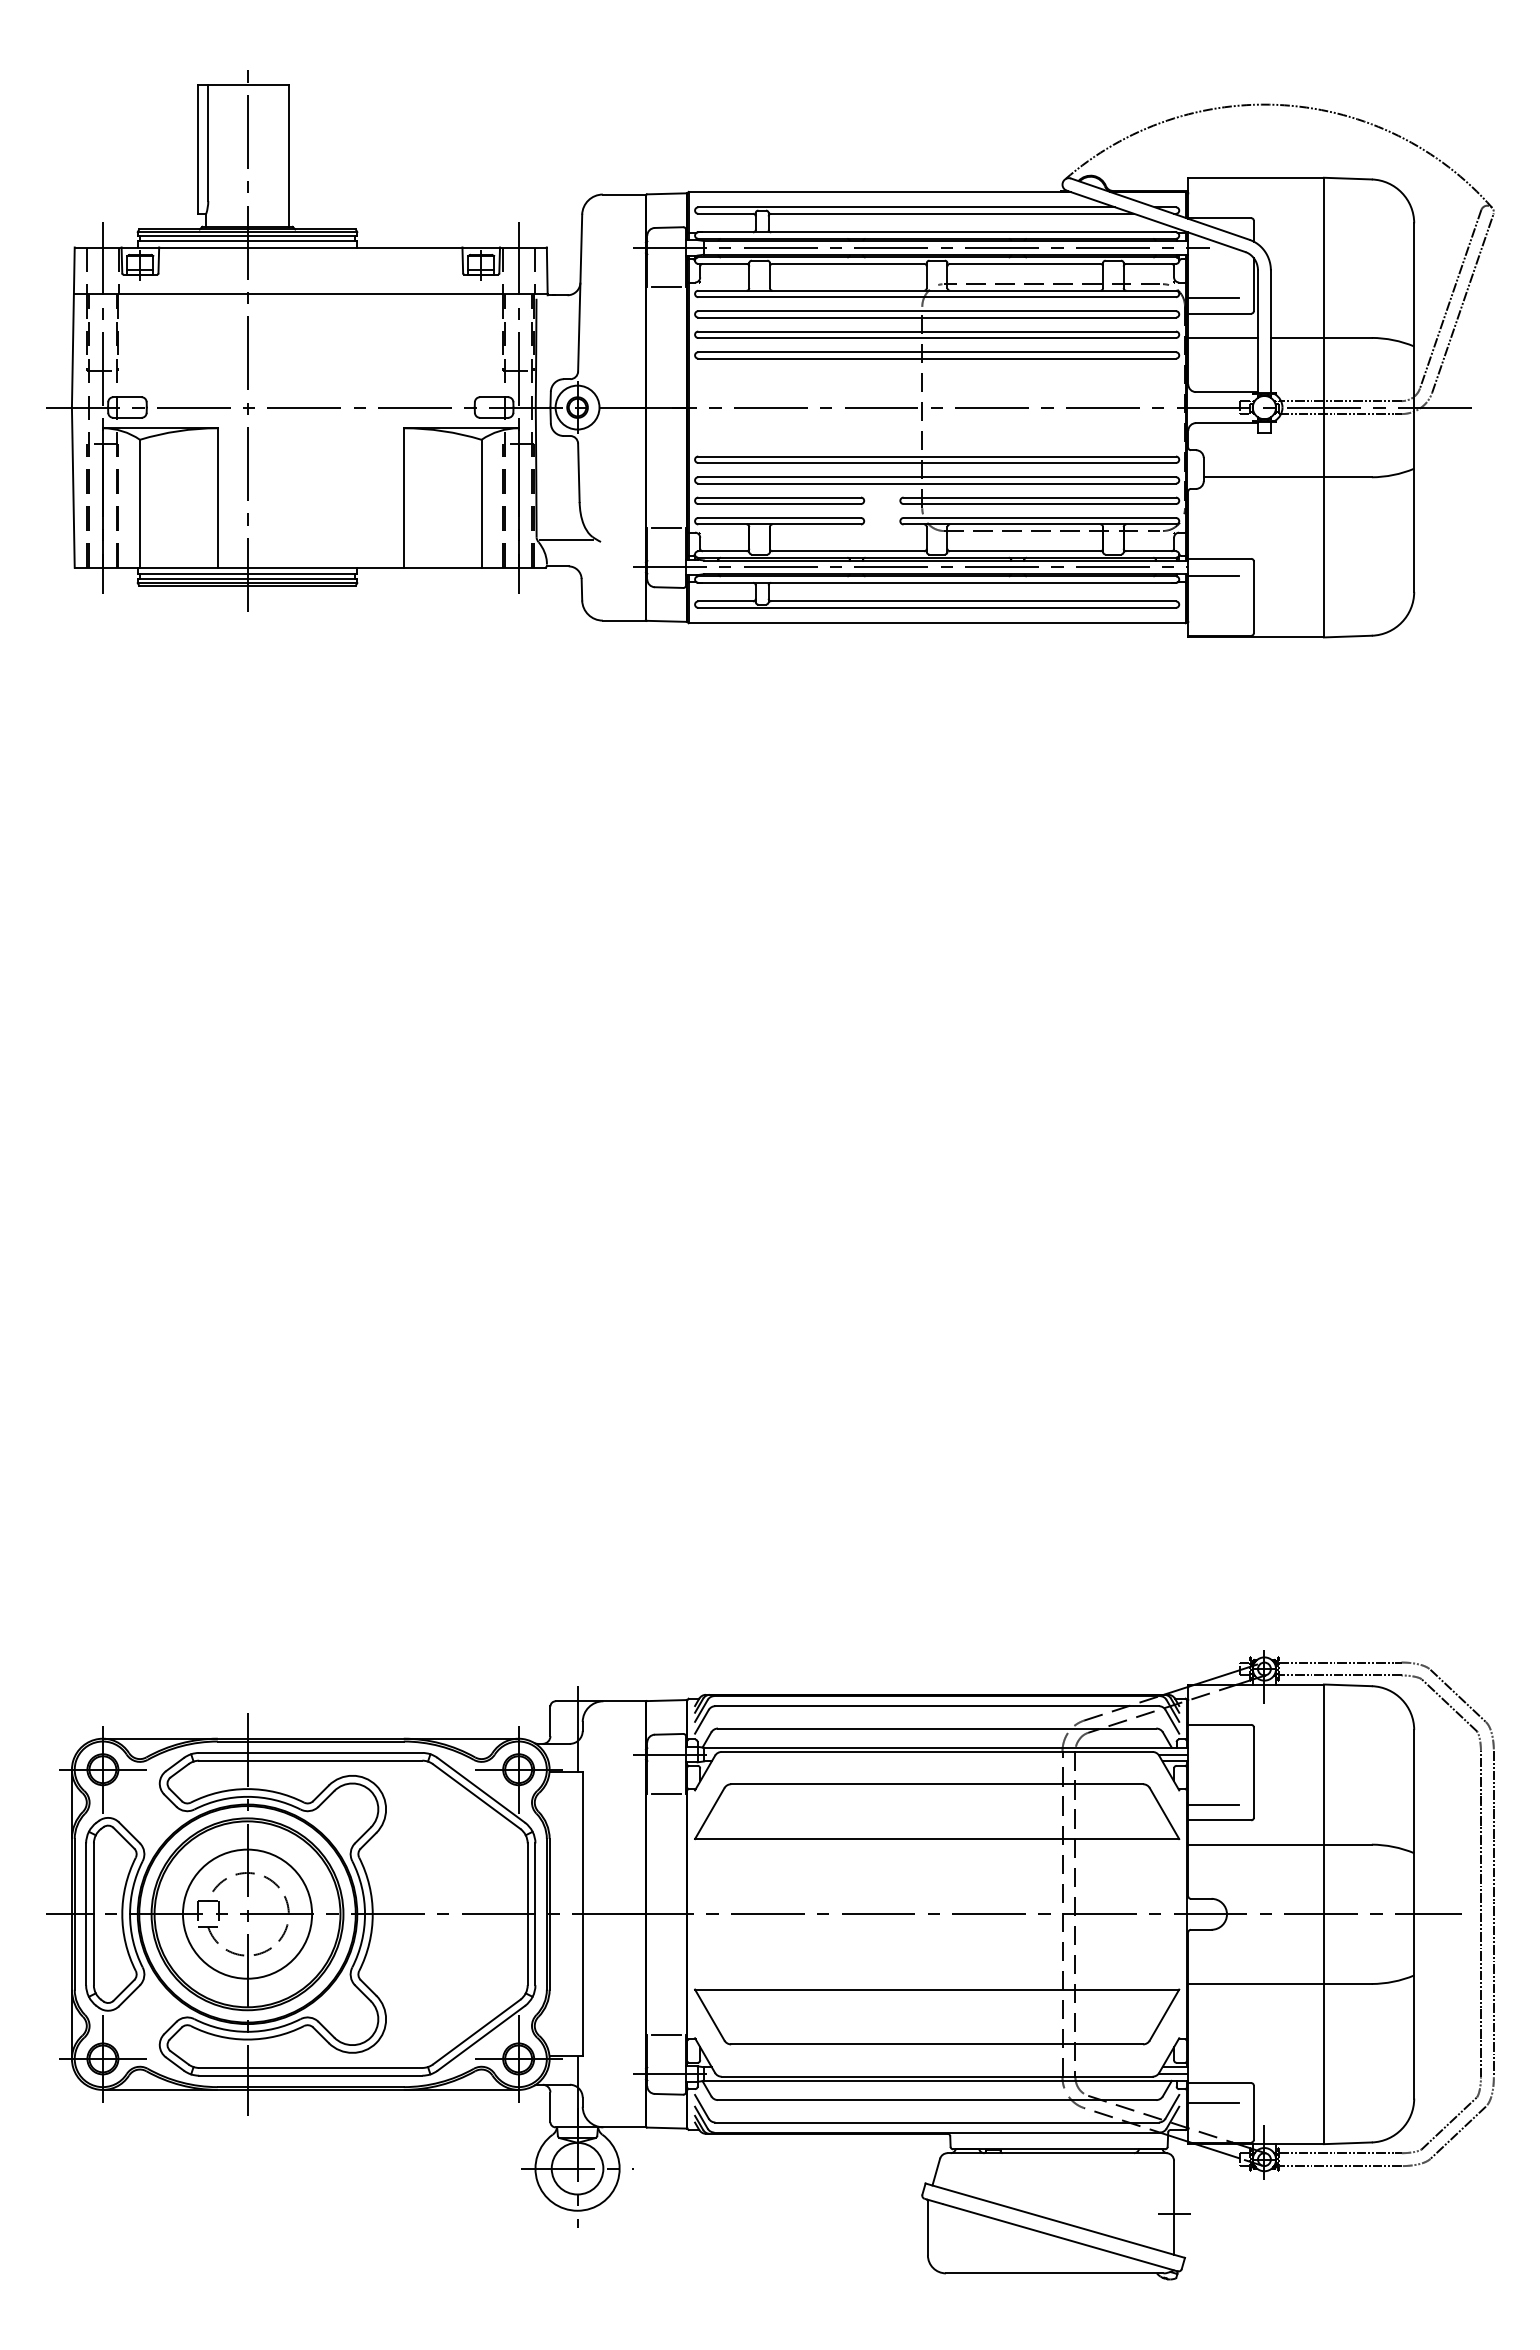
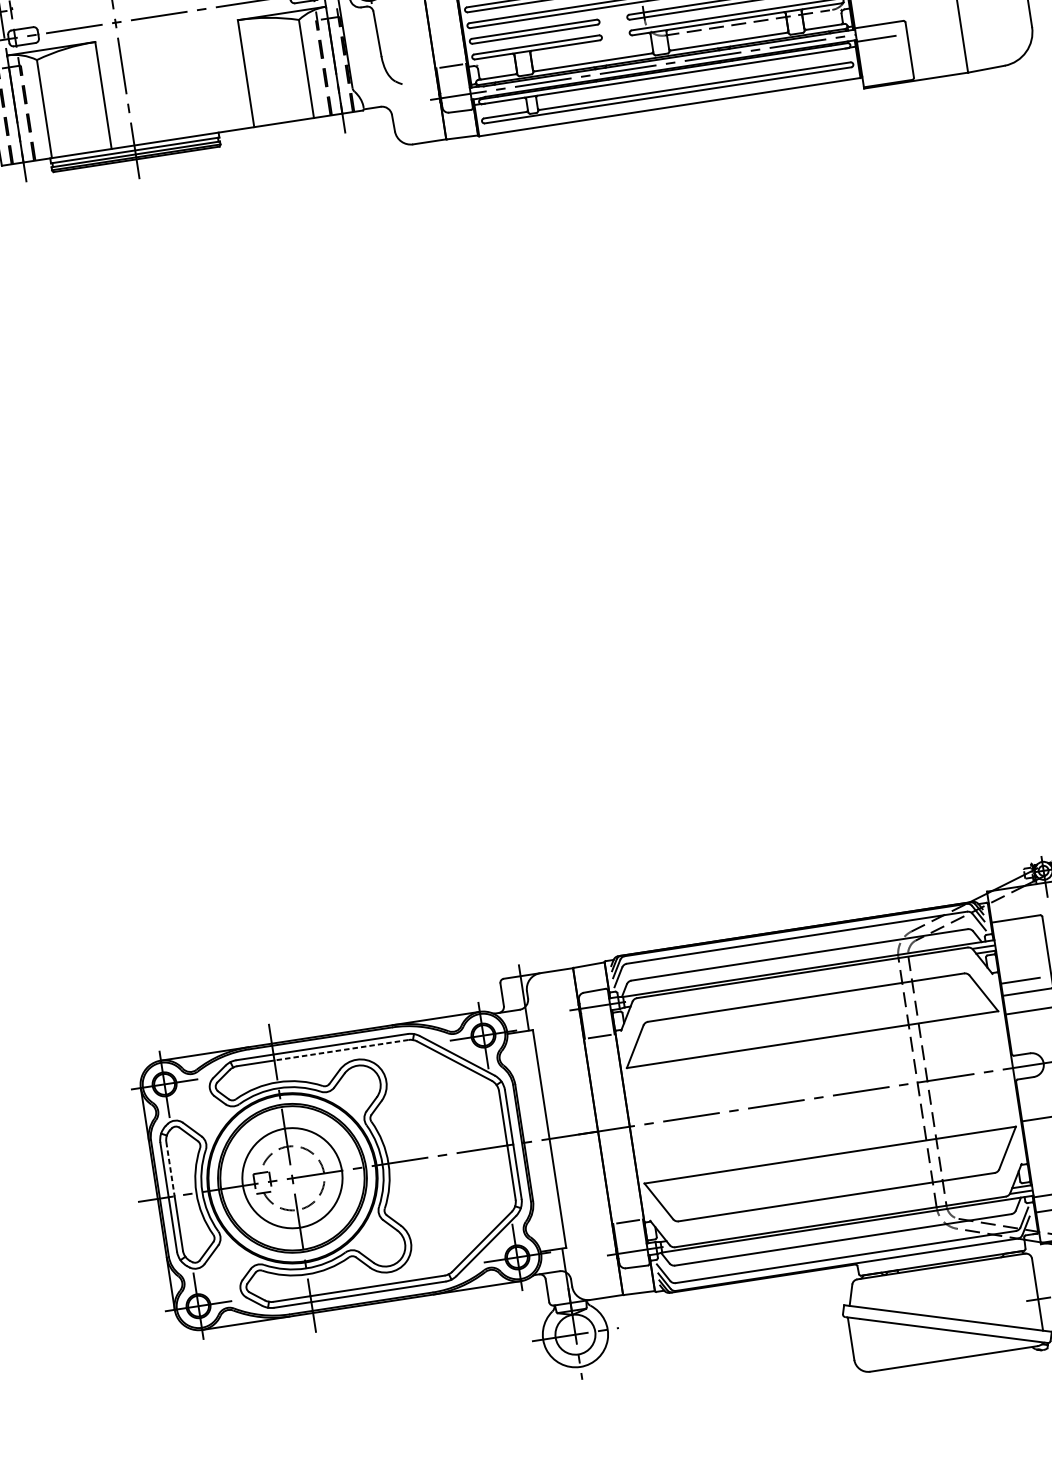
line: (566, 539) -> (375, 86), removed
line: (334, 1760) -> (341, 1050), solid -> dashed
line: (93, 1879) -> (170, 1169), solid -> dashed

